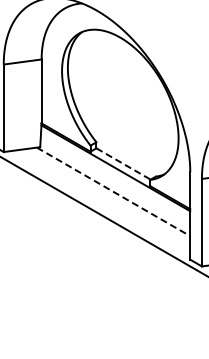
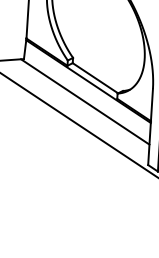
line: (123, 164) -> (95, 78), dashed -> solid
line: (113, 191) -> (85, 101), dashed -> solid

